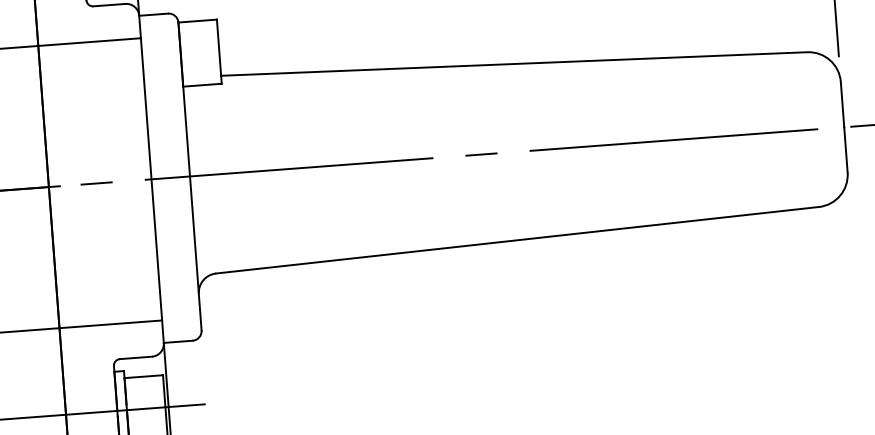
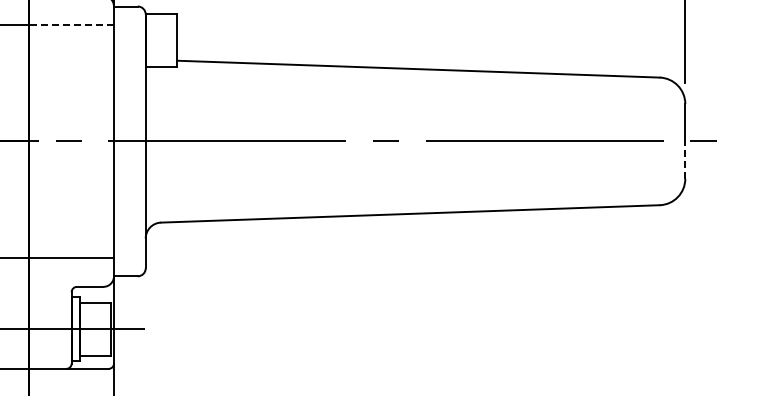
line: (89, 42) -> (71, 25), solid -> dashed
line: (846, 150) -> (685, 160), solid -> dashed

